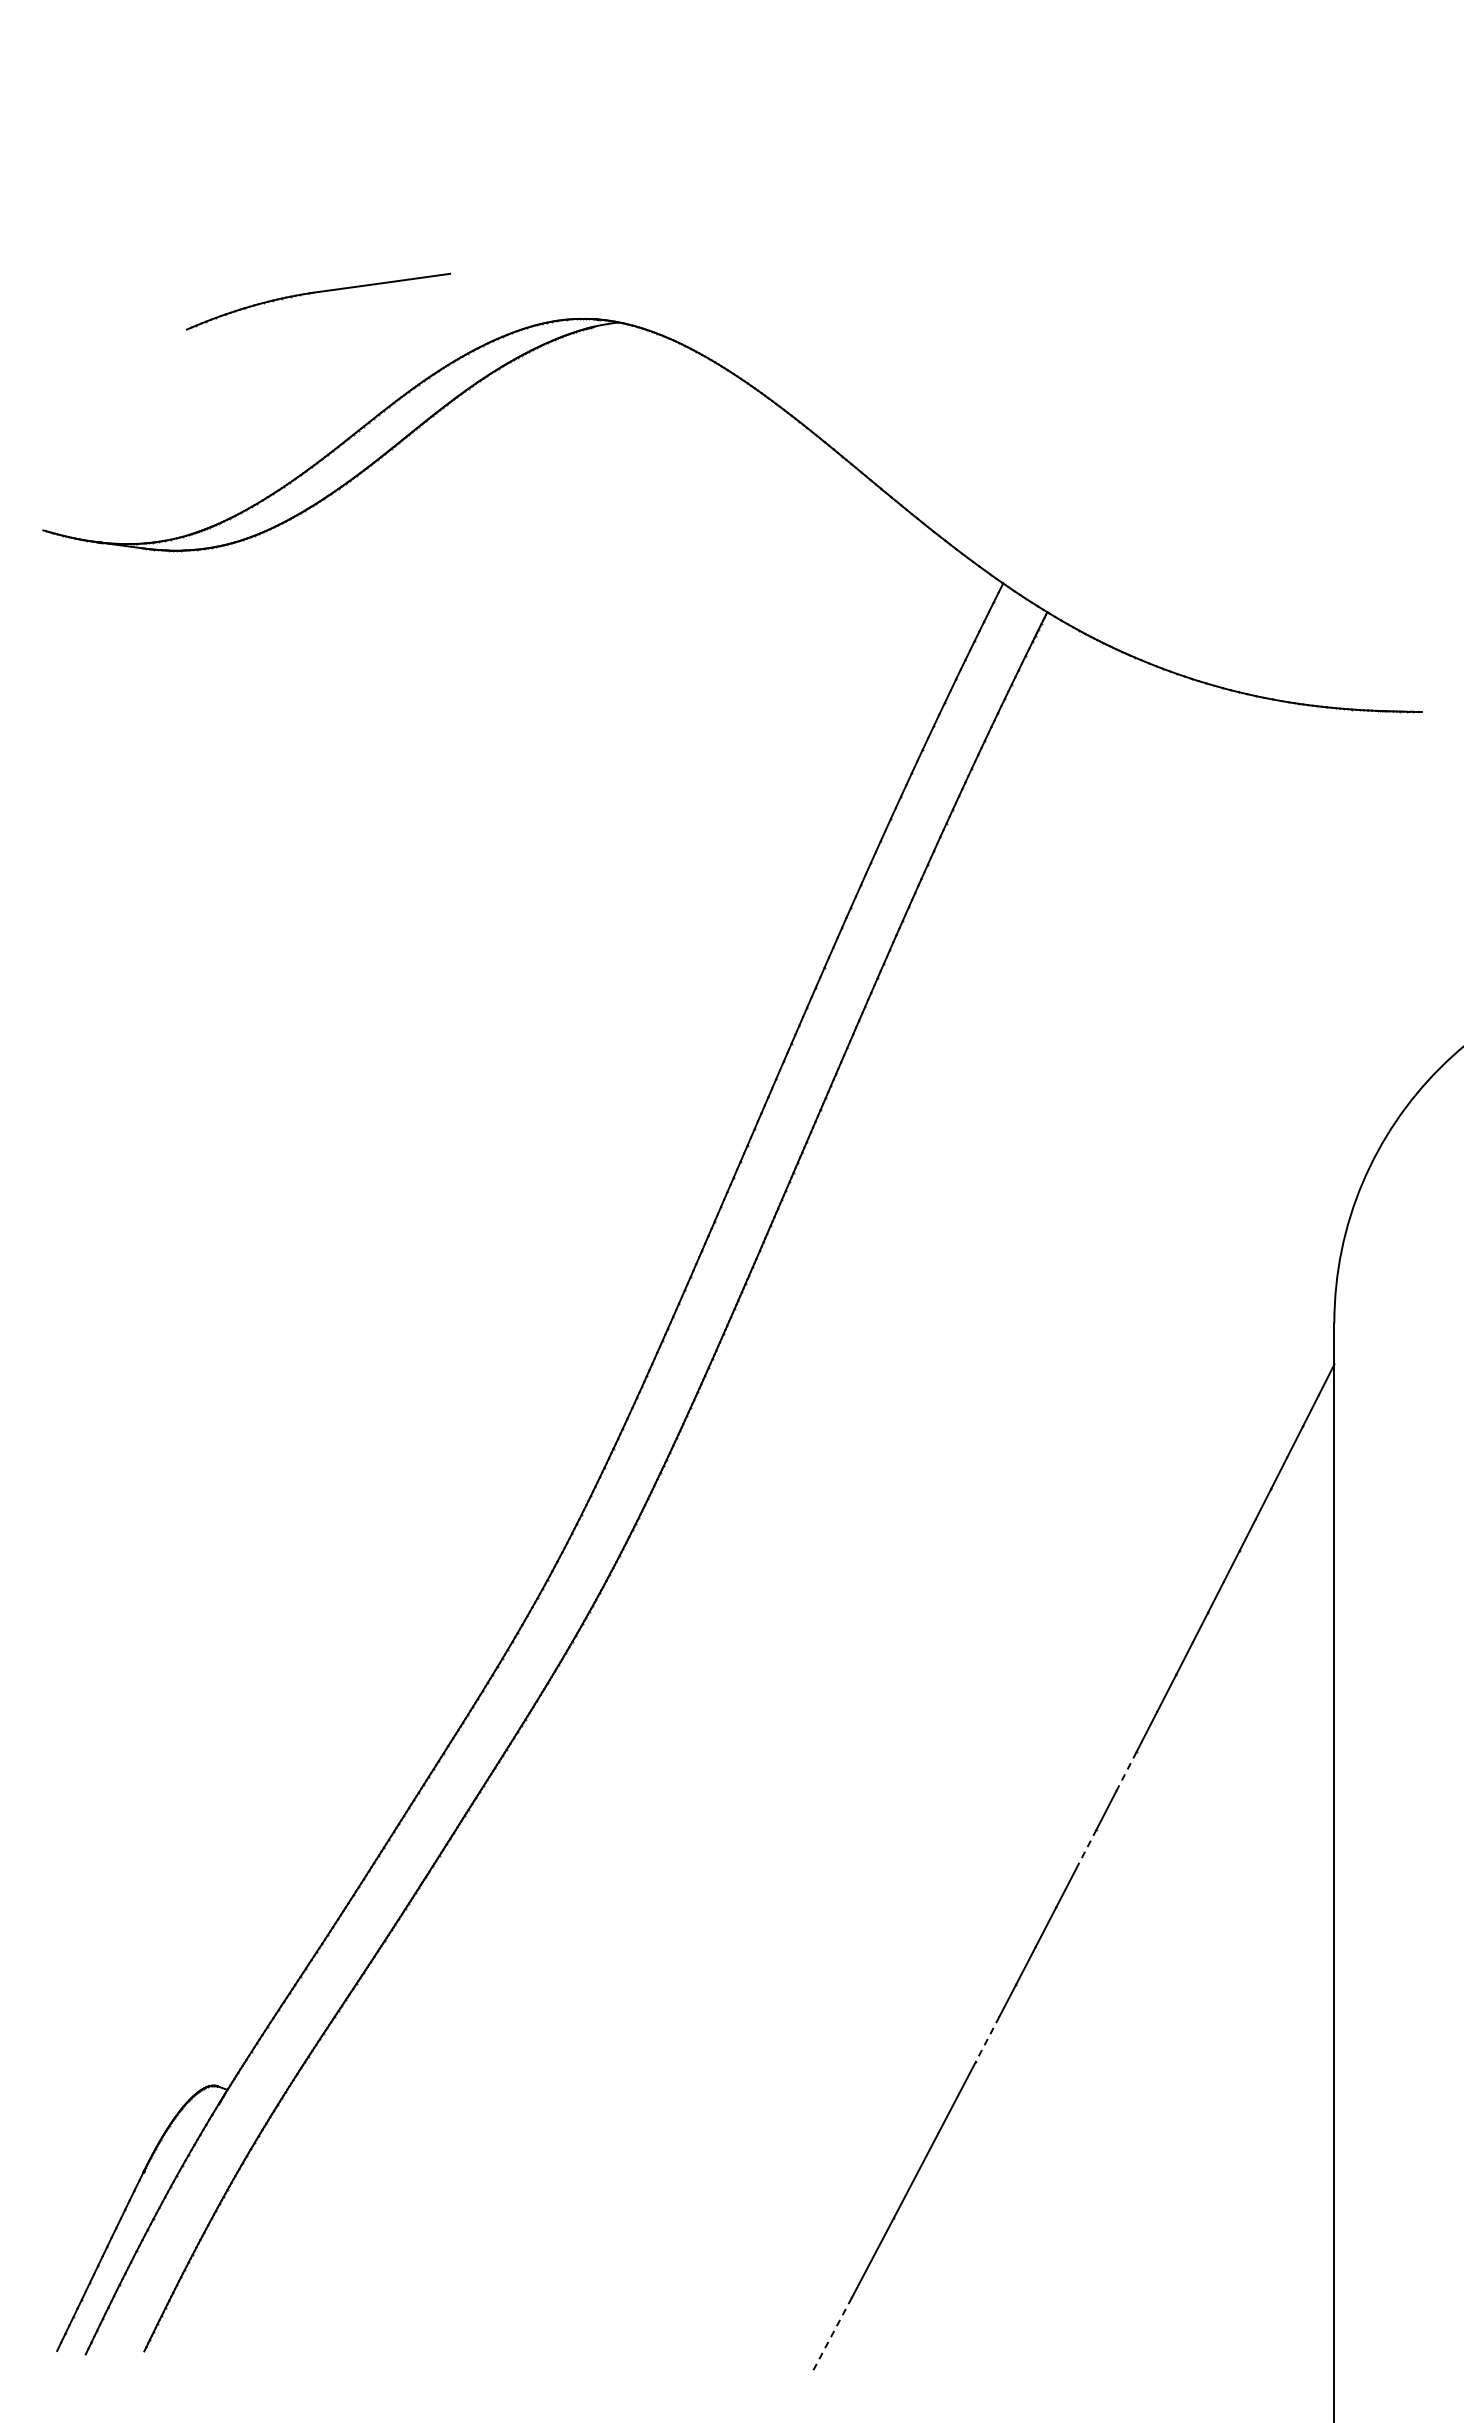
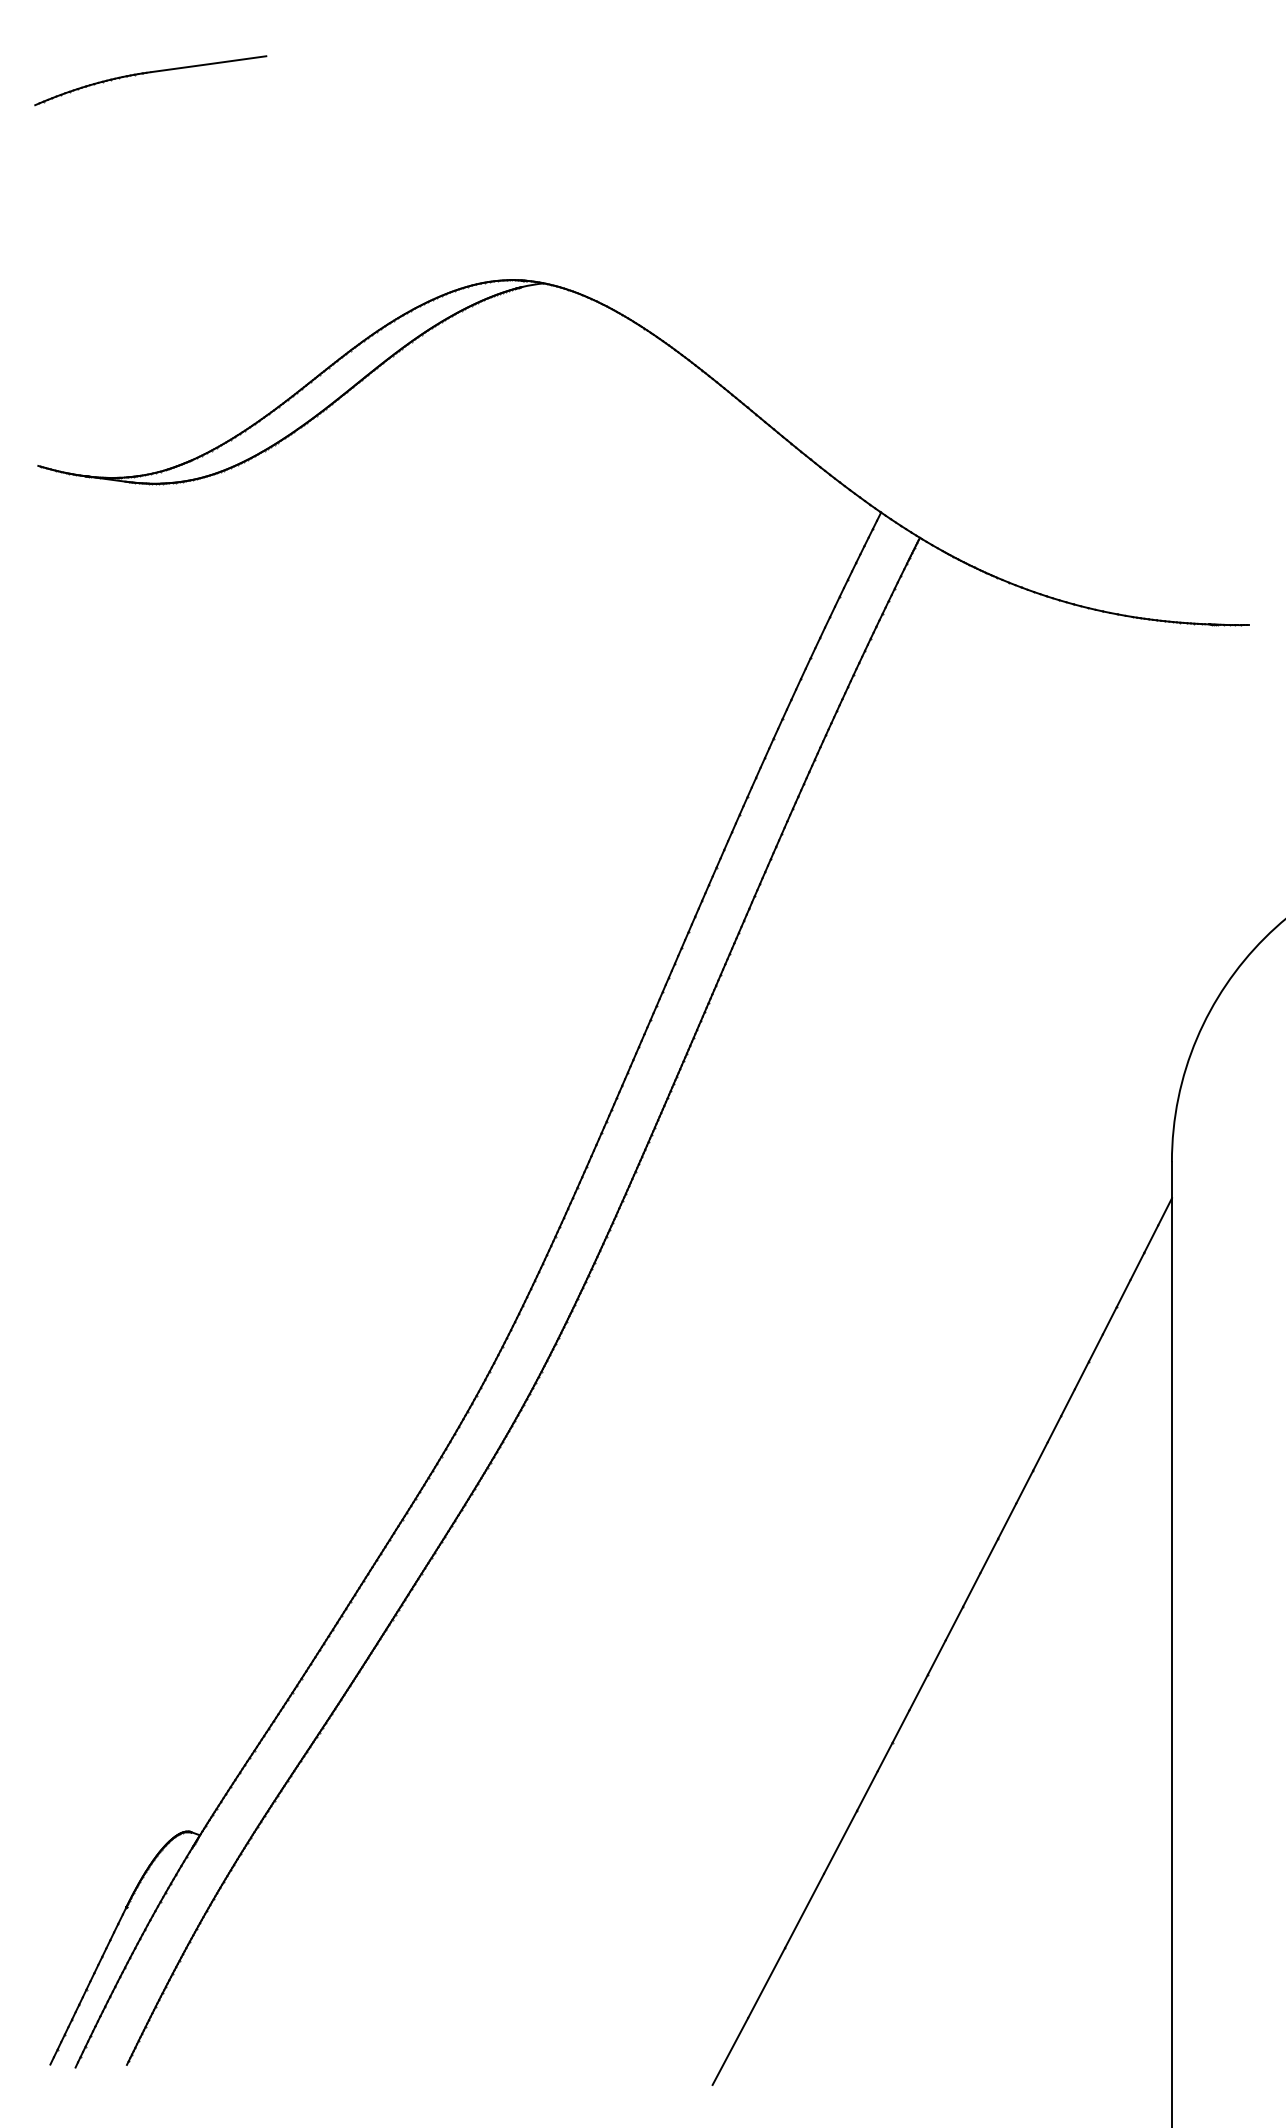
part: (316, 293) -> (149, 73), moved
line: (1126, 1772) -> (989, 1556), dashed -> solid
line: (1086, 1848) -> (954, 1623), dashed -> solid
line: (987, 2039) -> (867, 1791), dashed -> solid
line: (831, 2336) -> (730, 2051), dashed -> solid

